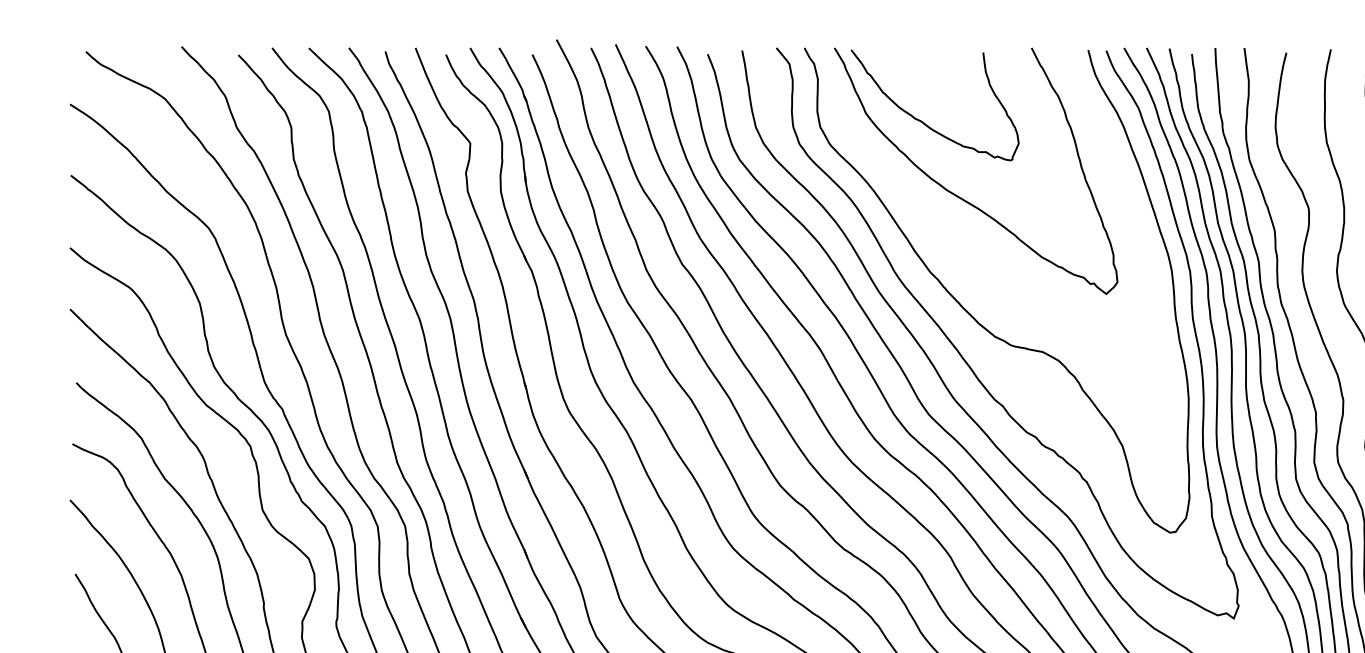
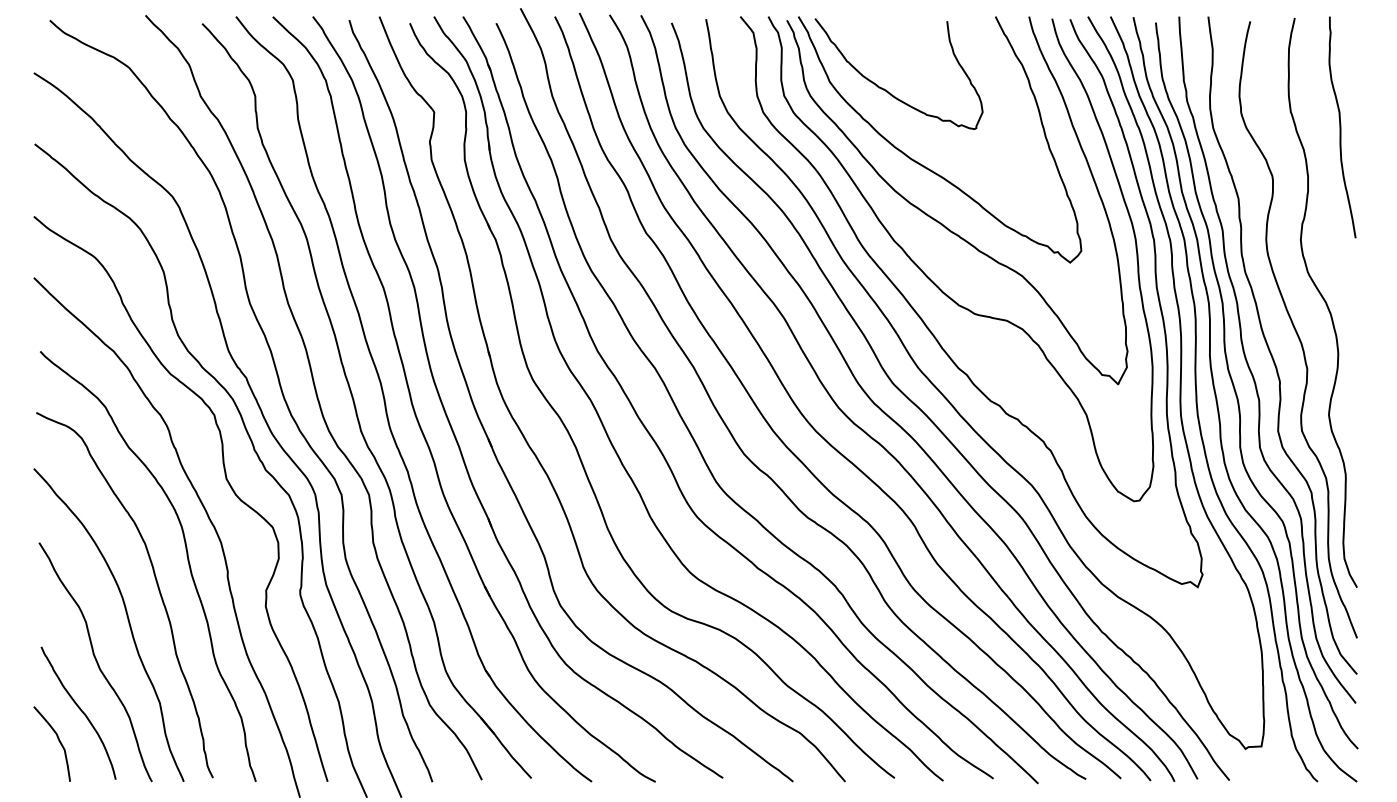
curve: (977, 253) -> (941, 222), added

